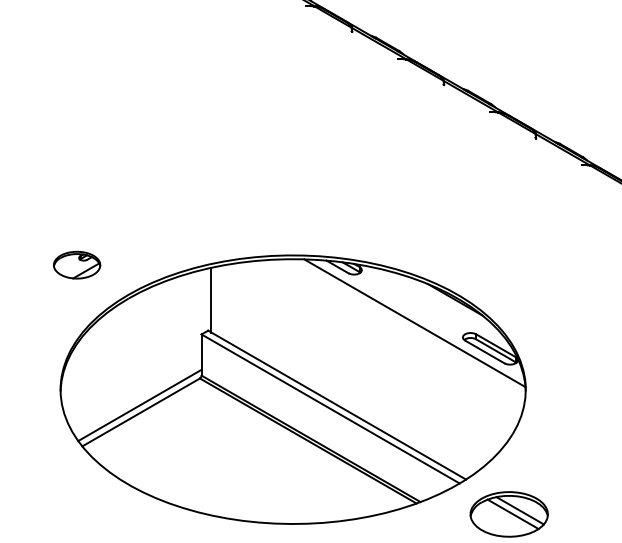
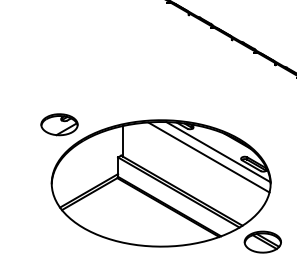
part: (77, 264) -> (59, 124), size x1.67
line: (393, 334) -> (208, 157), added

